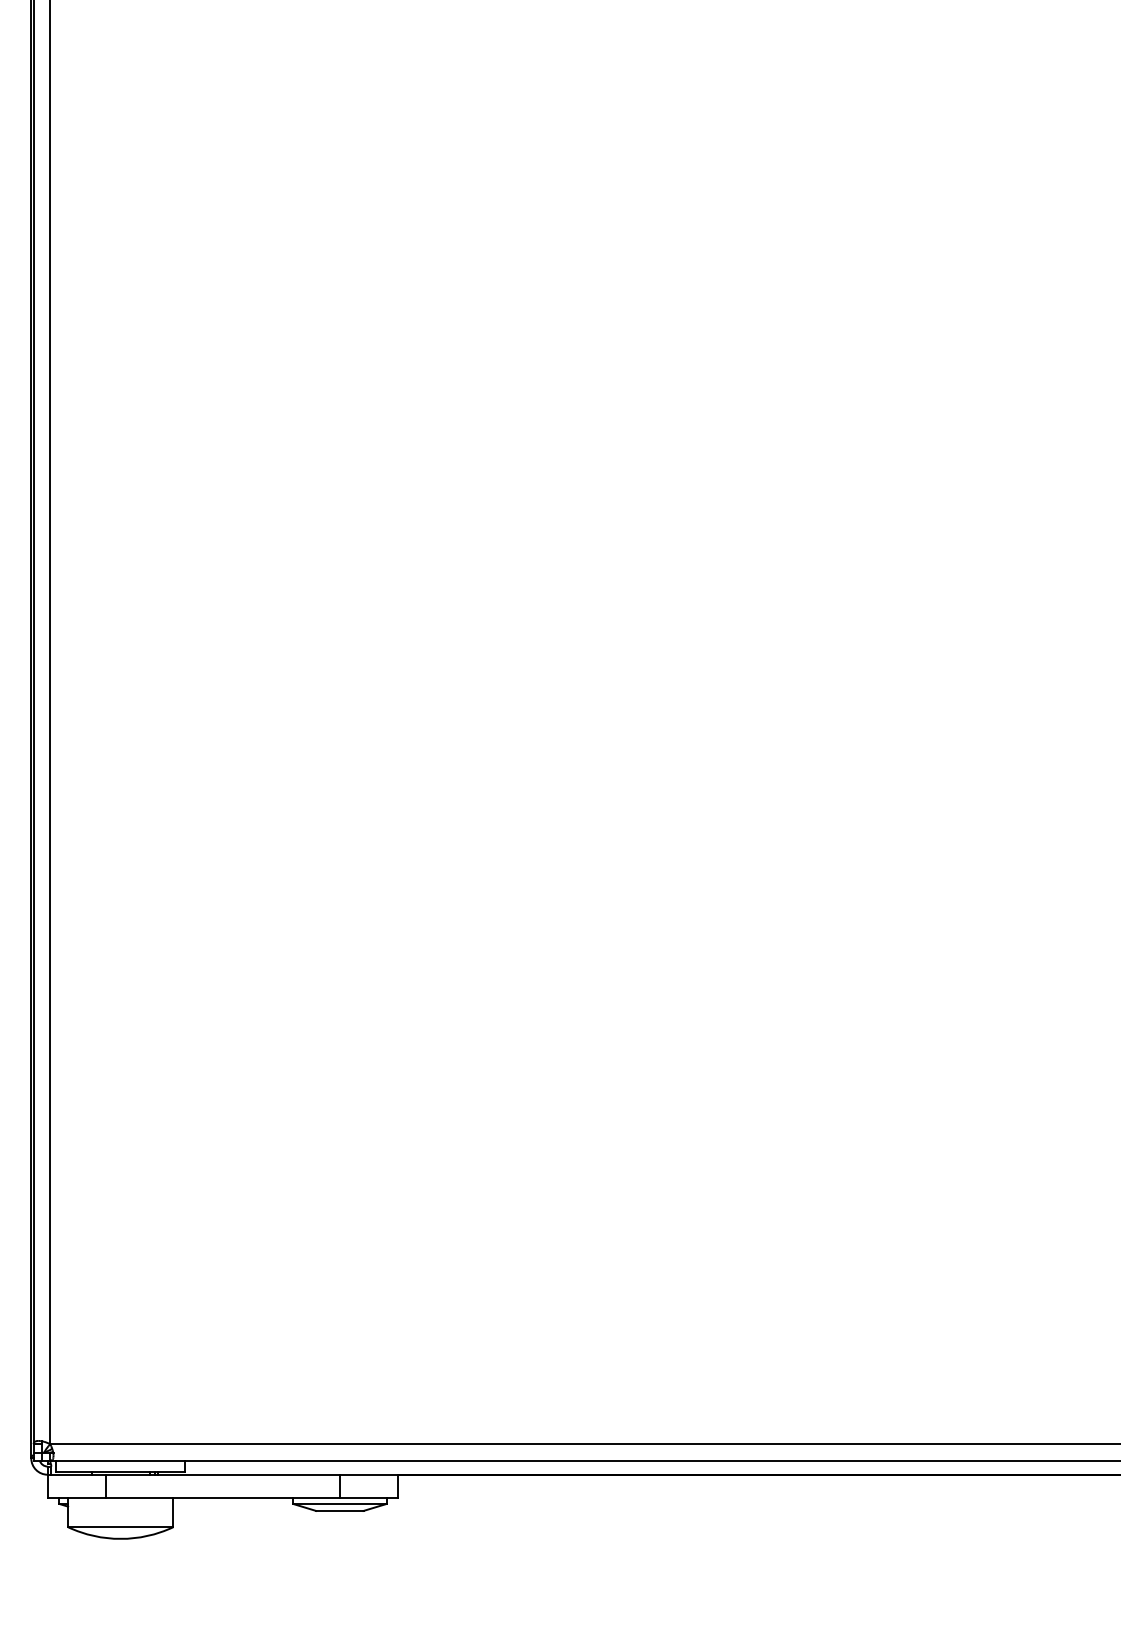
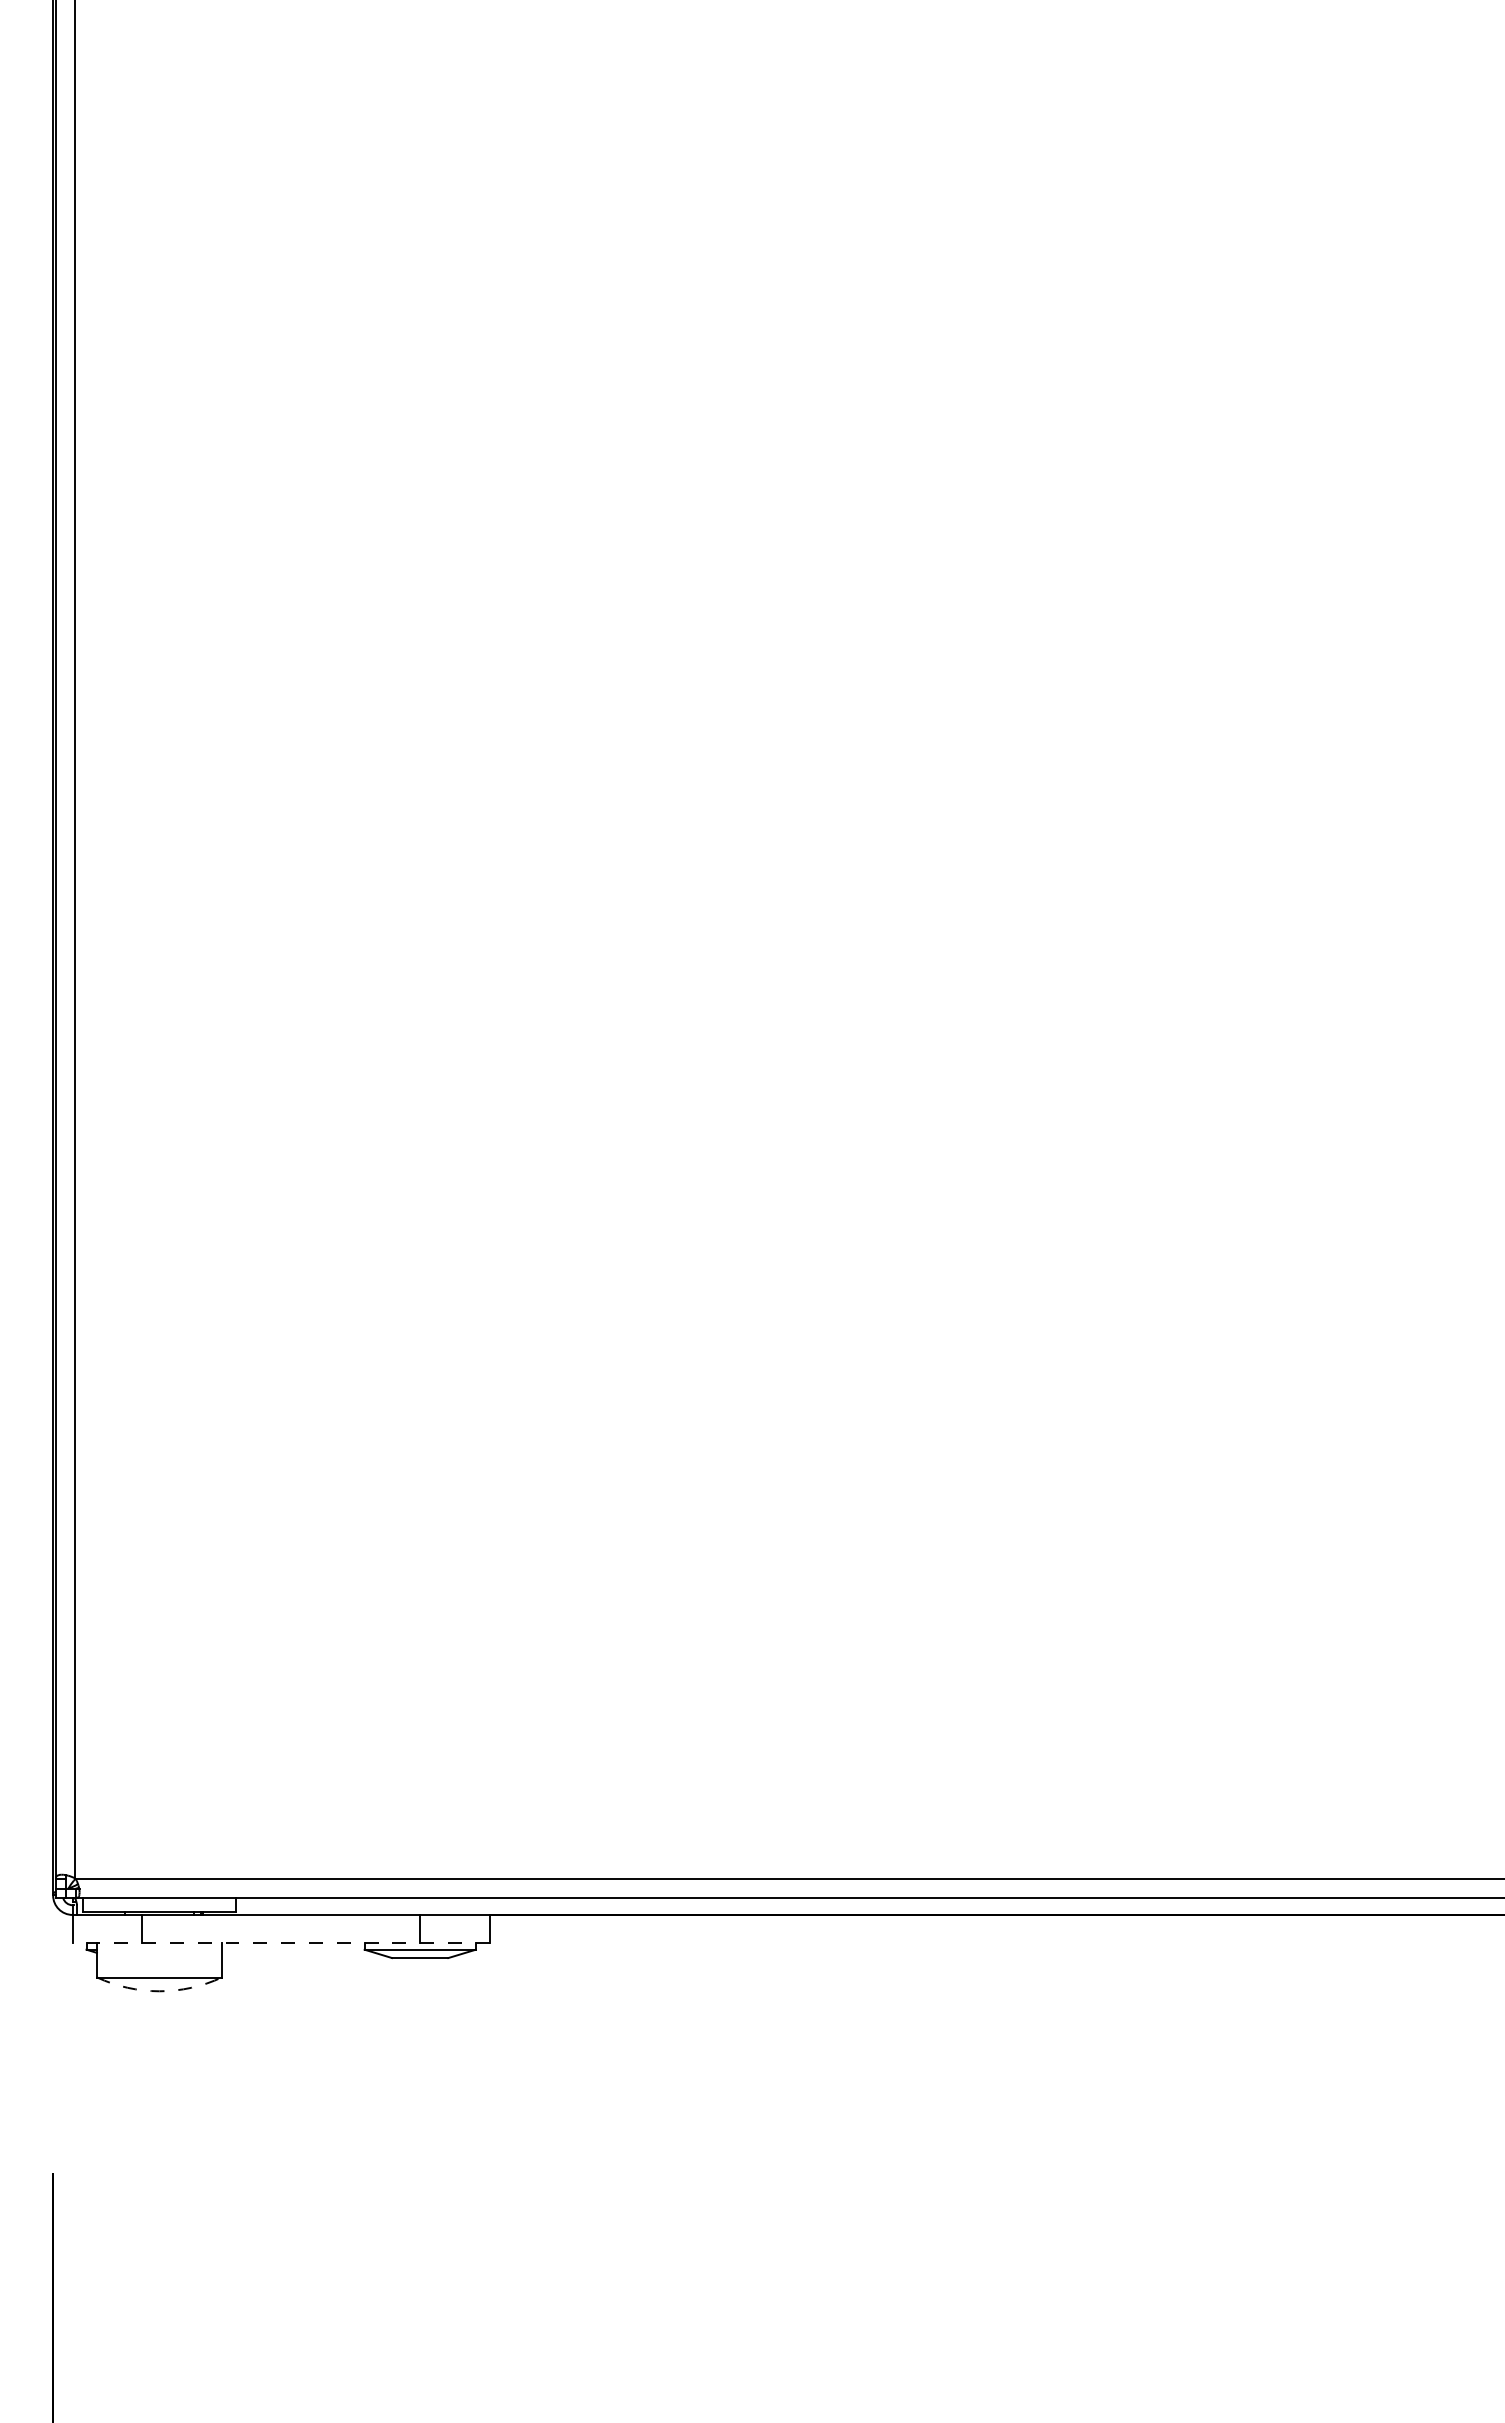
line: (223, 1497) -> (281, 1942), solid -> dashed
arc: (120, 1539) -> (159, 1991), solid -> dashed

